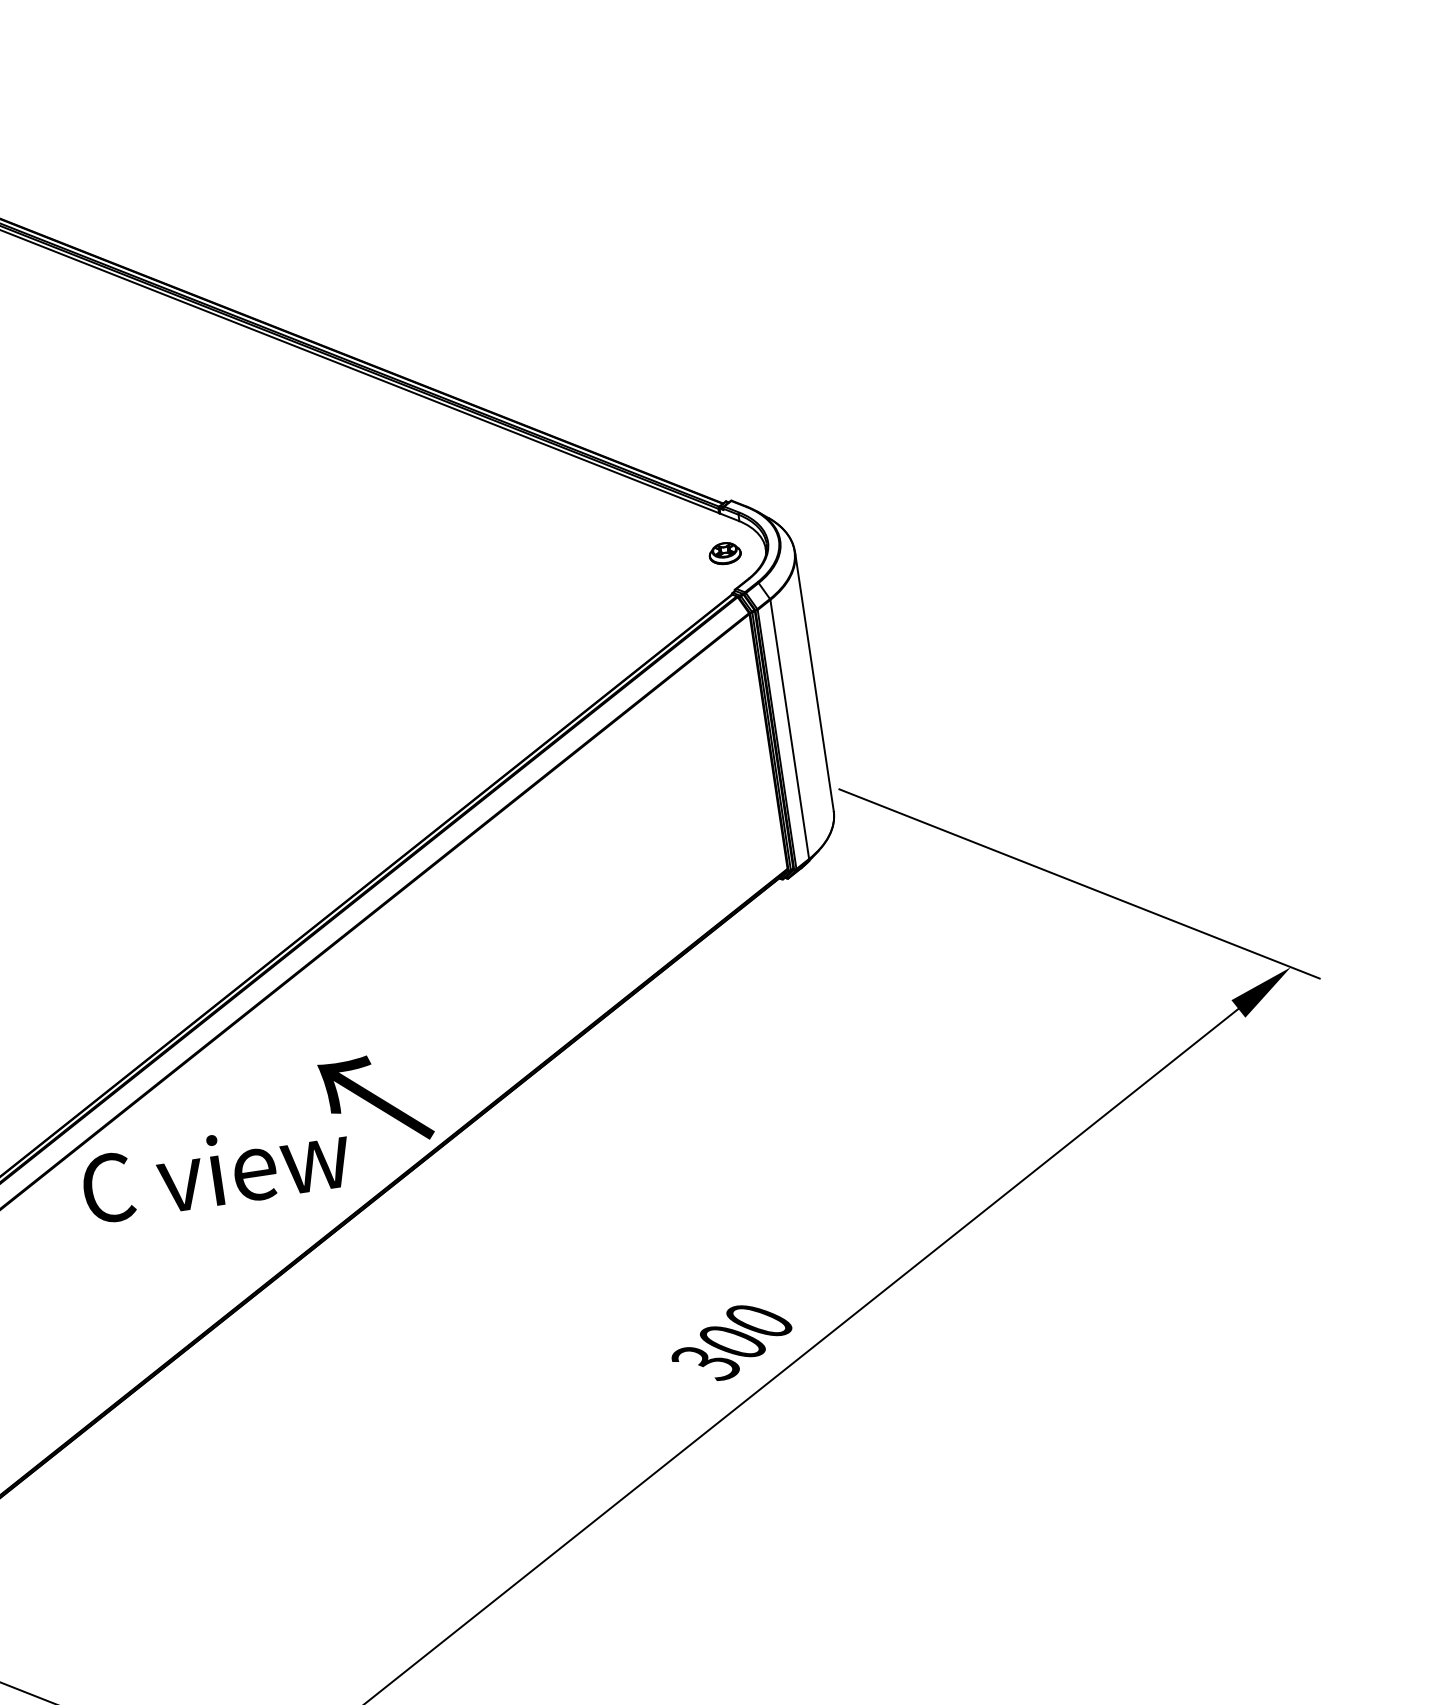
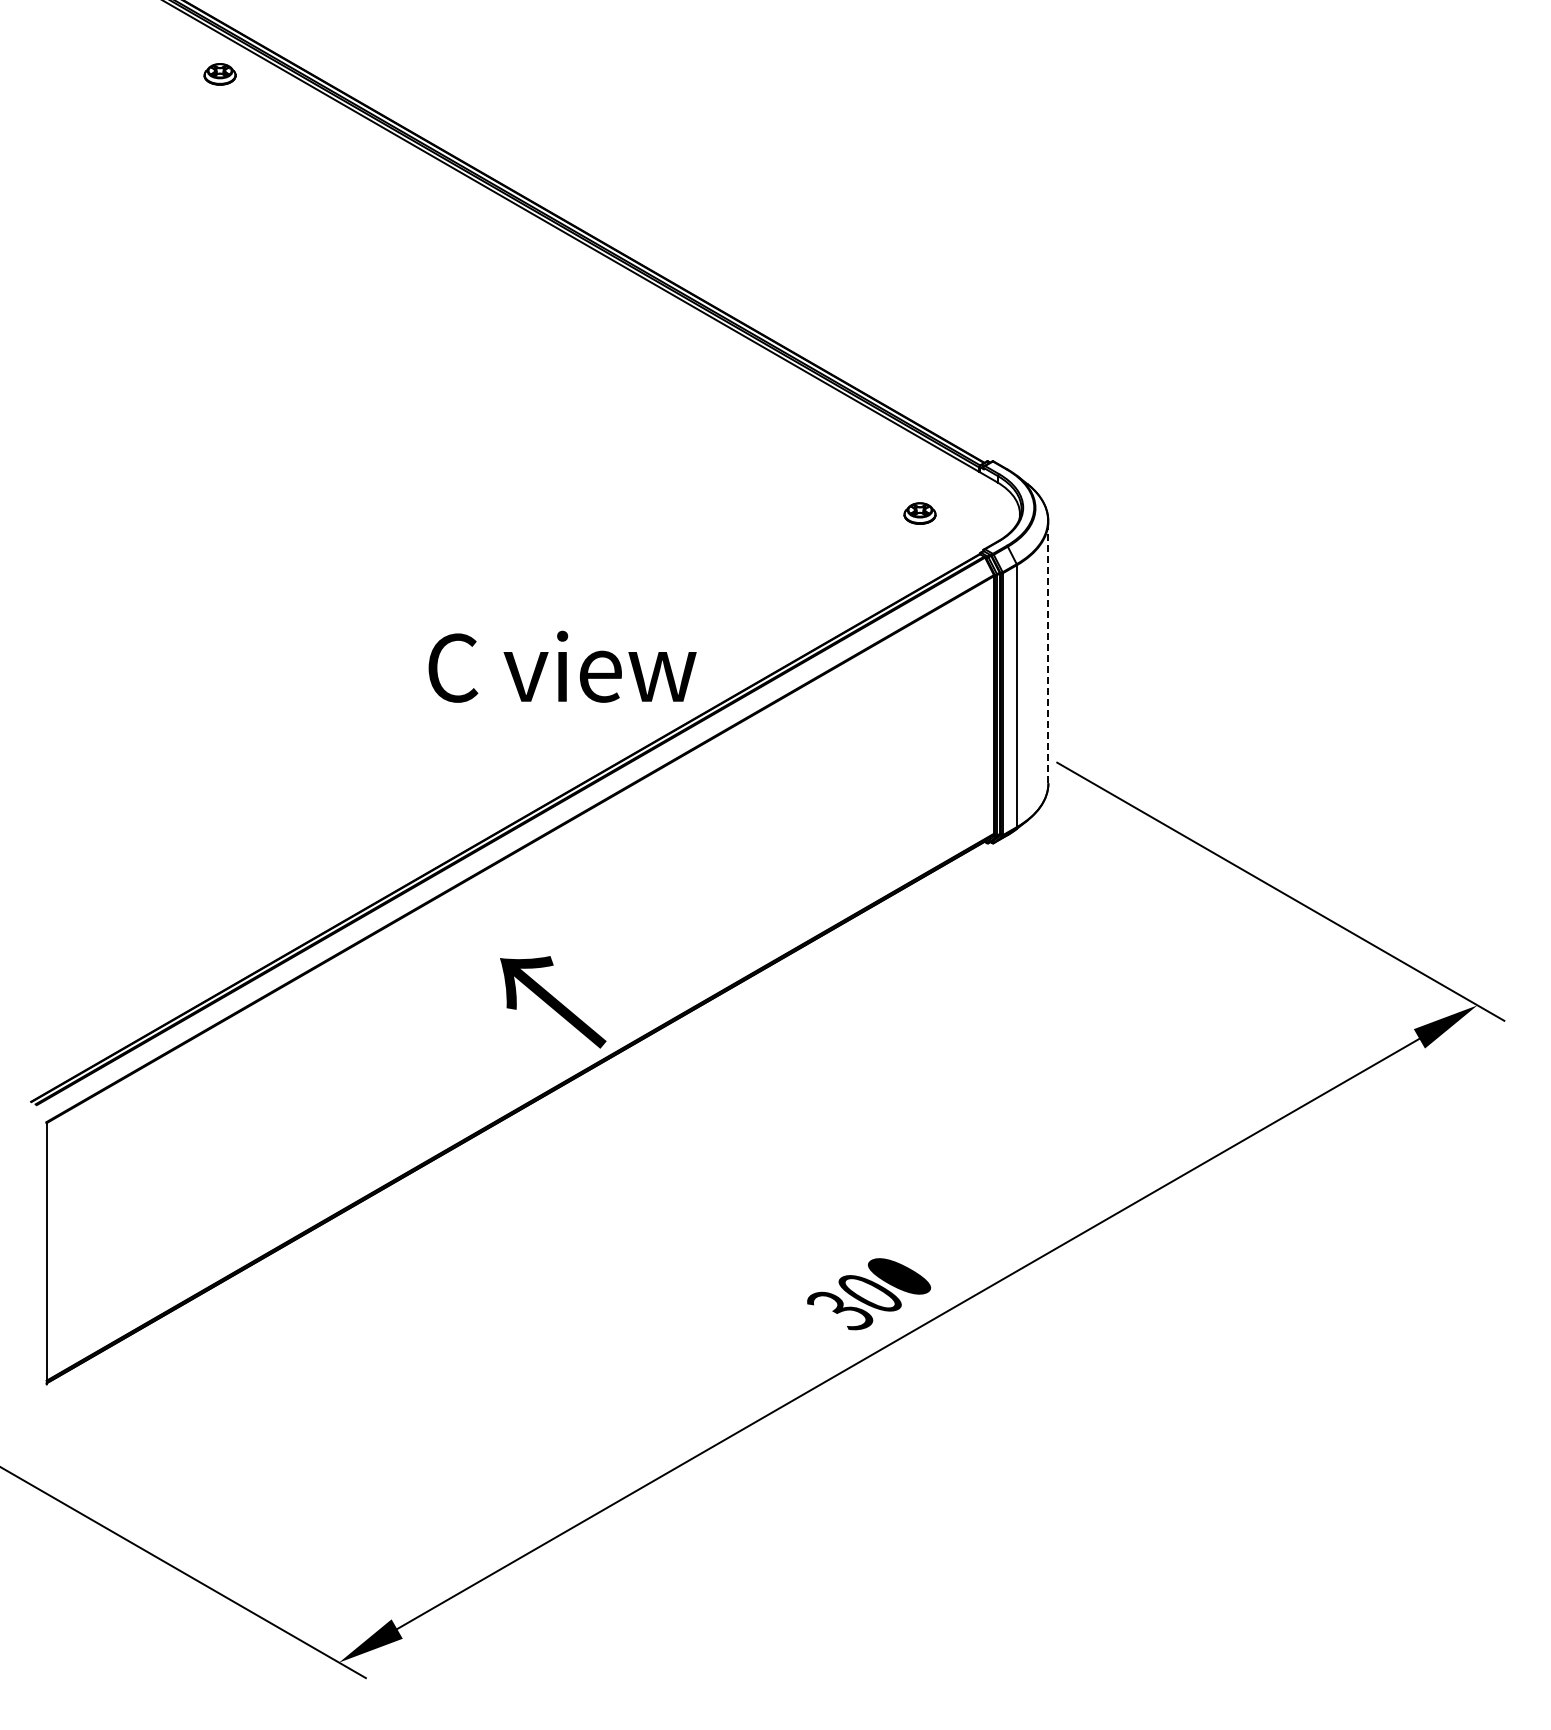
part: (724, 553) -> (919, 513), moved
line: (814, 681) -> (1048, 652), solid -> dashed
text: (216, 1170) -> (562, 666), moved

